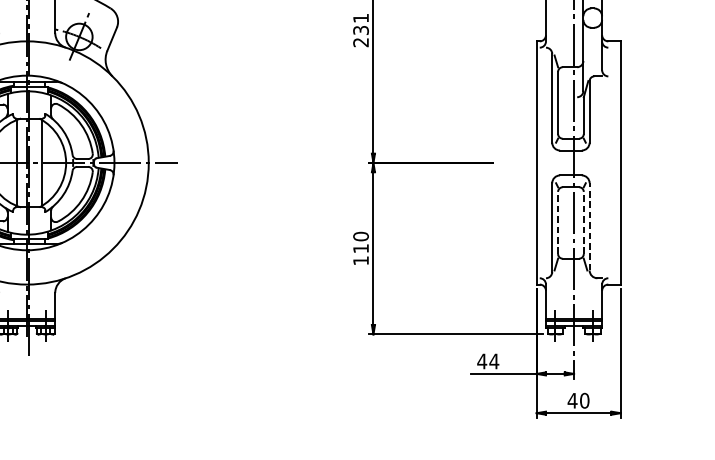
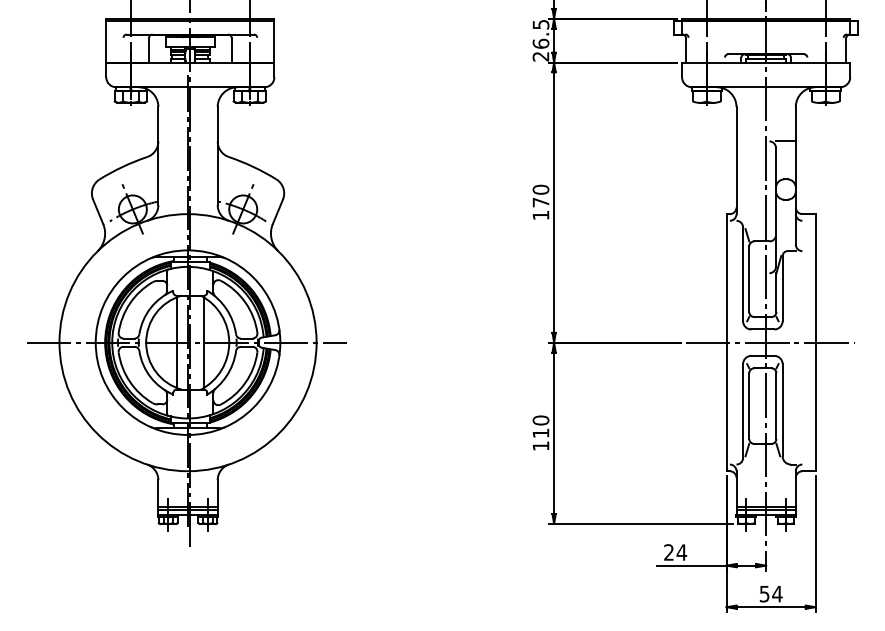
text: (360, 30) -> (540, 202), 231 -> 170
line: (578, 162) -> (770, 342), added
line: (558, 223) -> (749, 406), dashed -> solid
line: (583, 223) -> (776, 406), dashed -> solid
line: (589, 226) -> (782, 409), dashed -> solid
text: (481, 361) -> (668, 552), 44 -> 24
text: (578, 400) -> (770, 593), 40 -> 54

